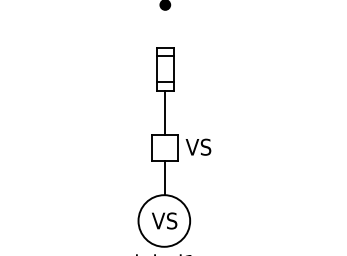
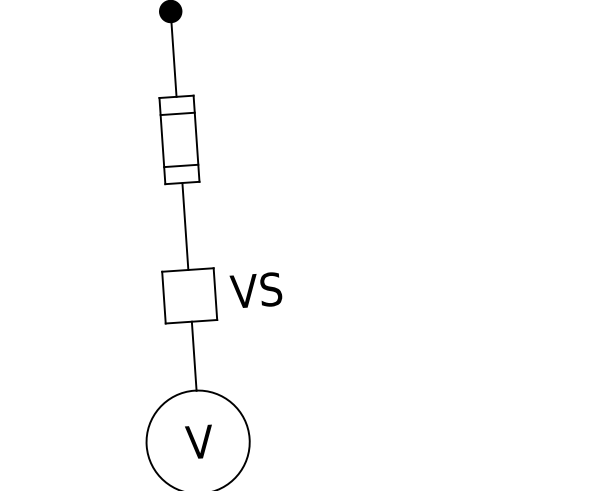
line: (165, 28) -> (174, 58), added
text: (164, 220) -> (198, 441), VS -> V

